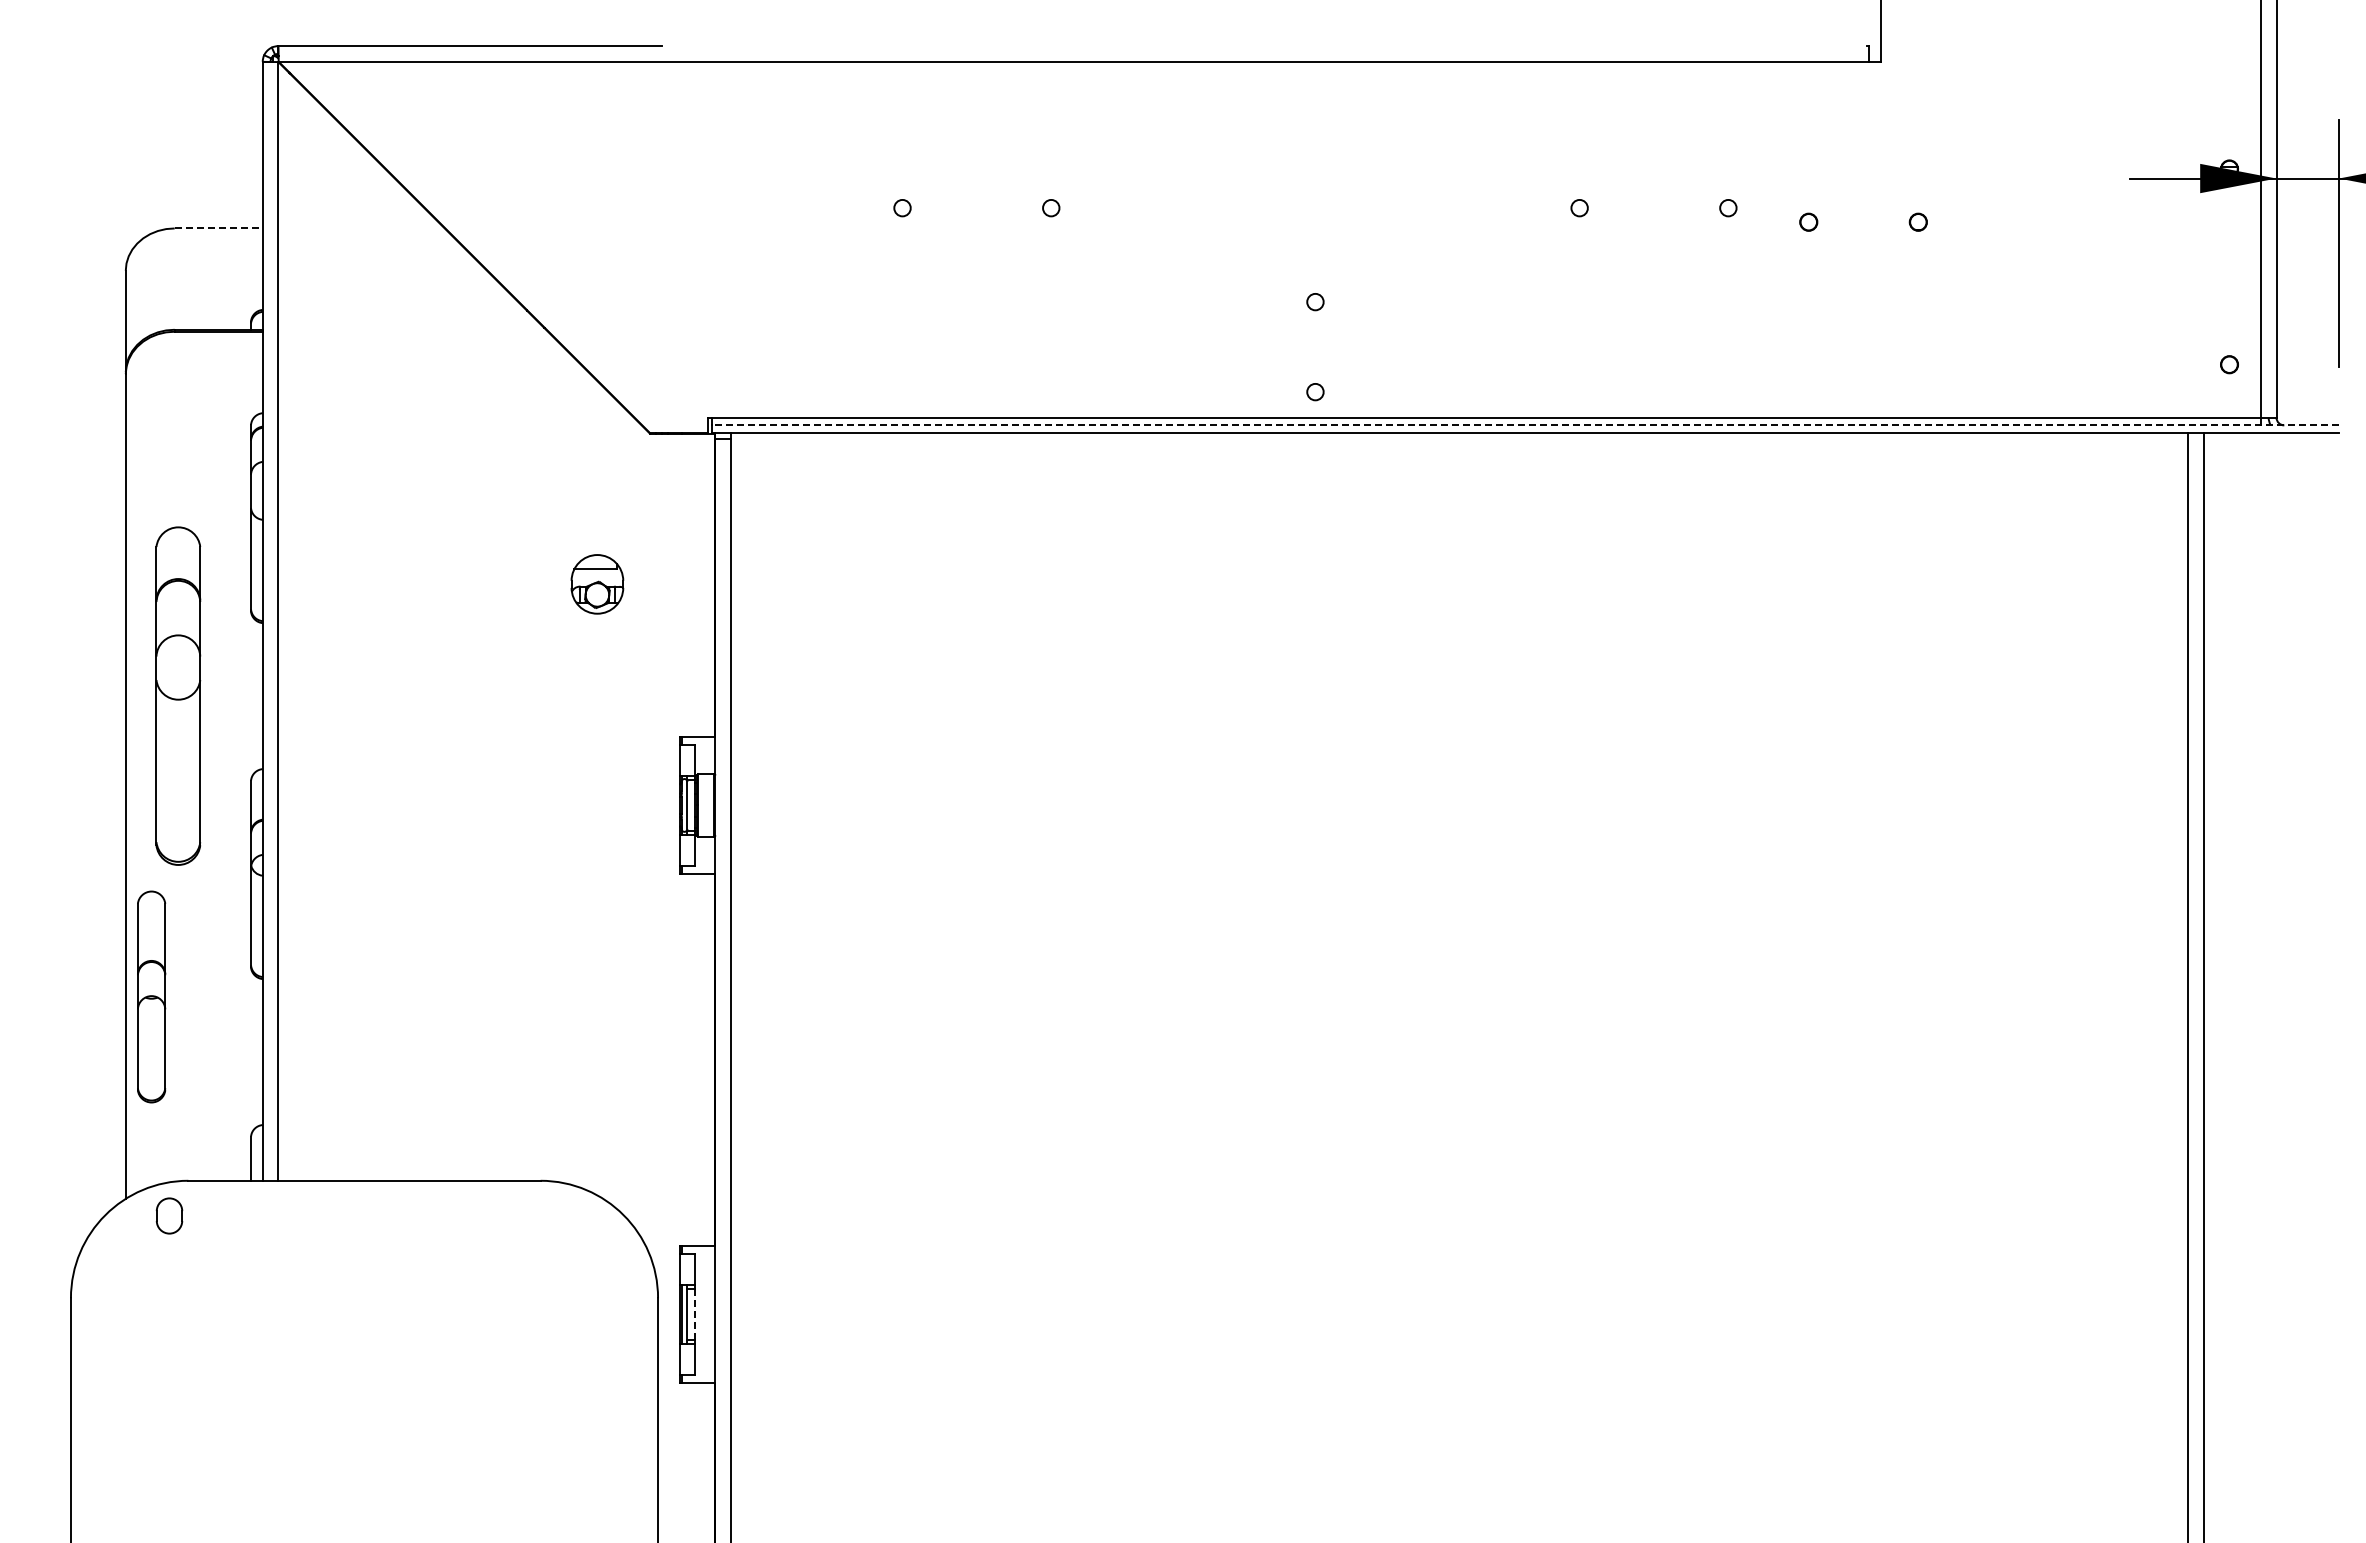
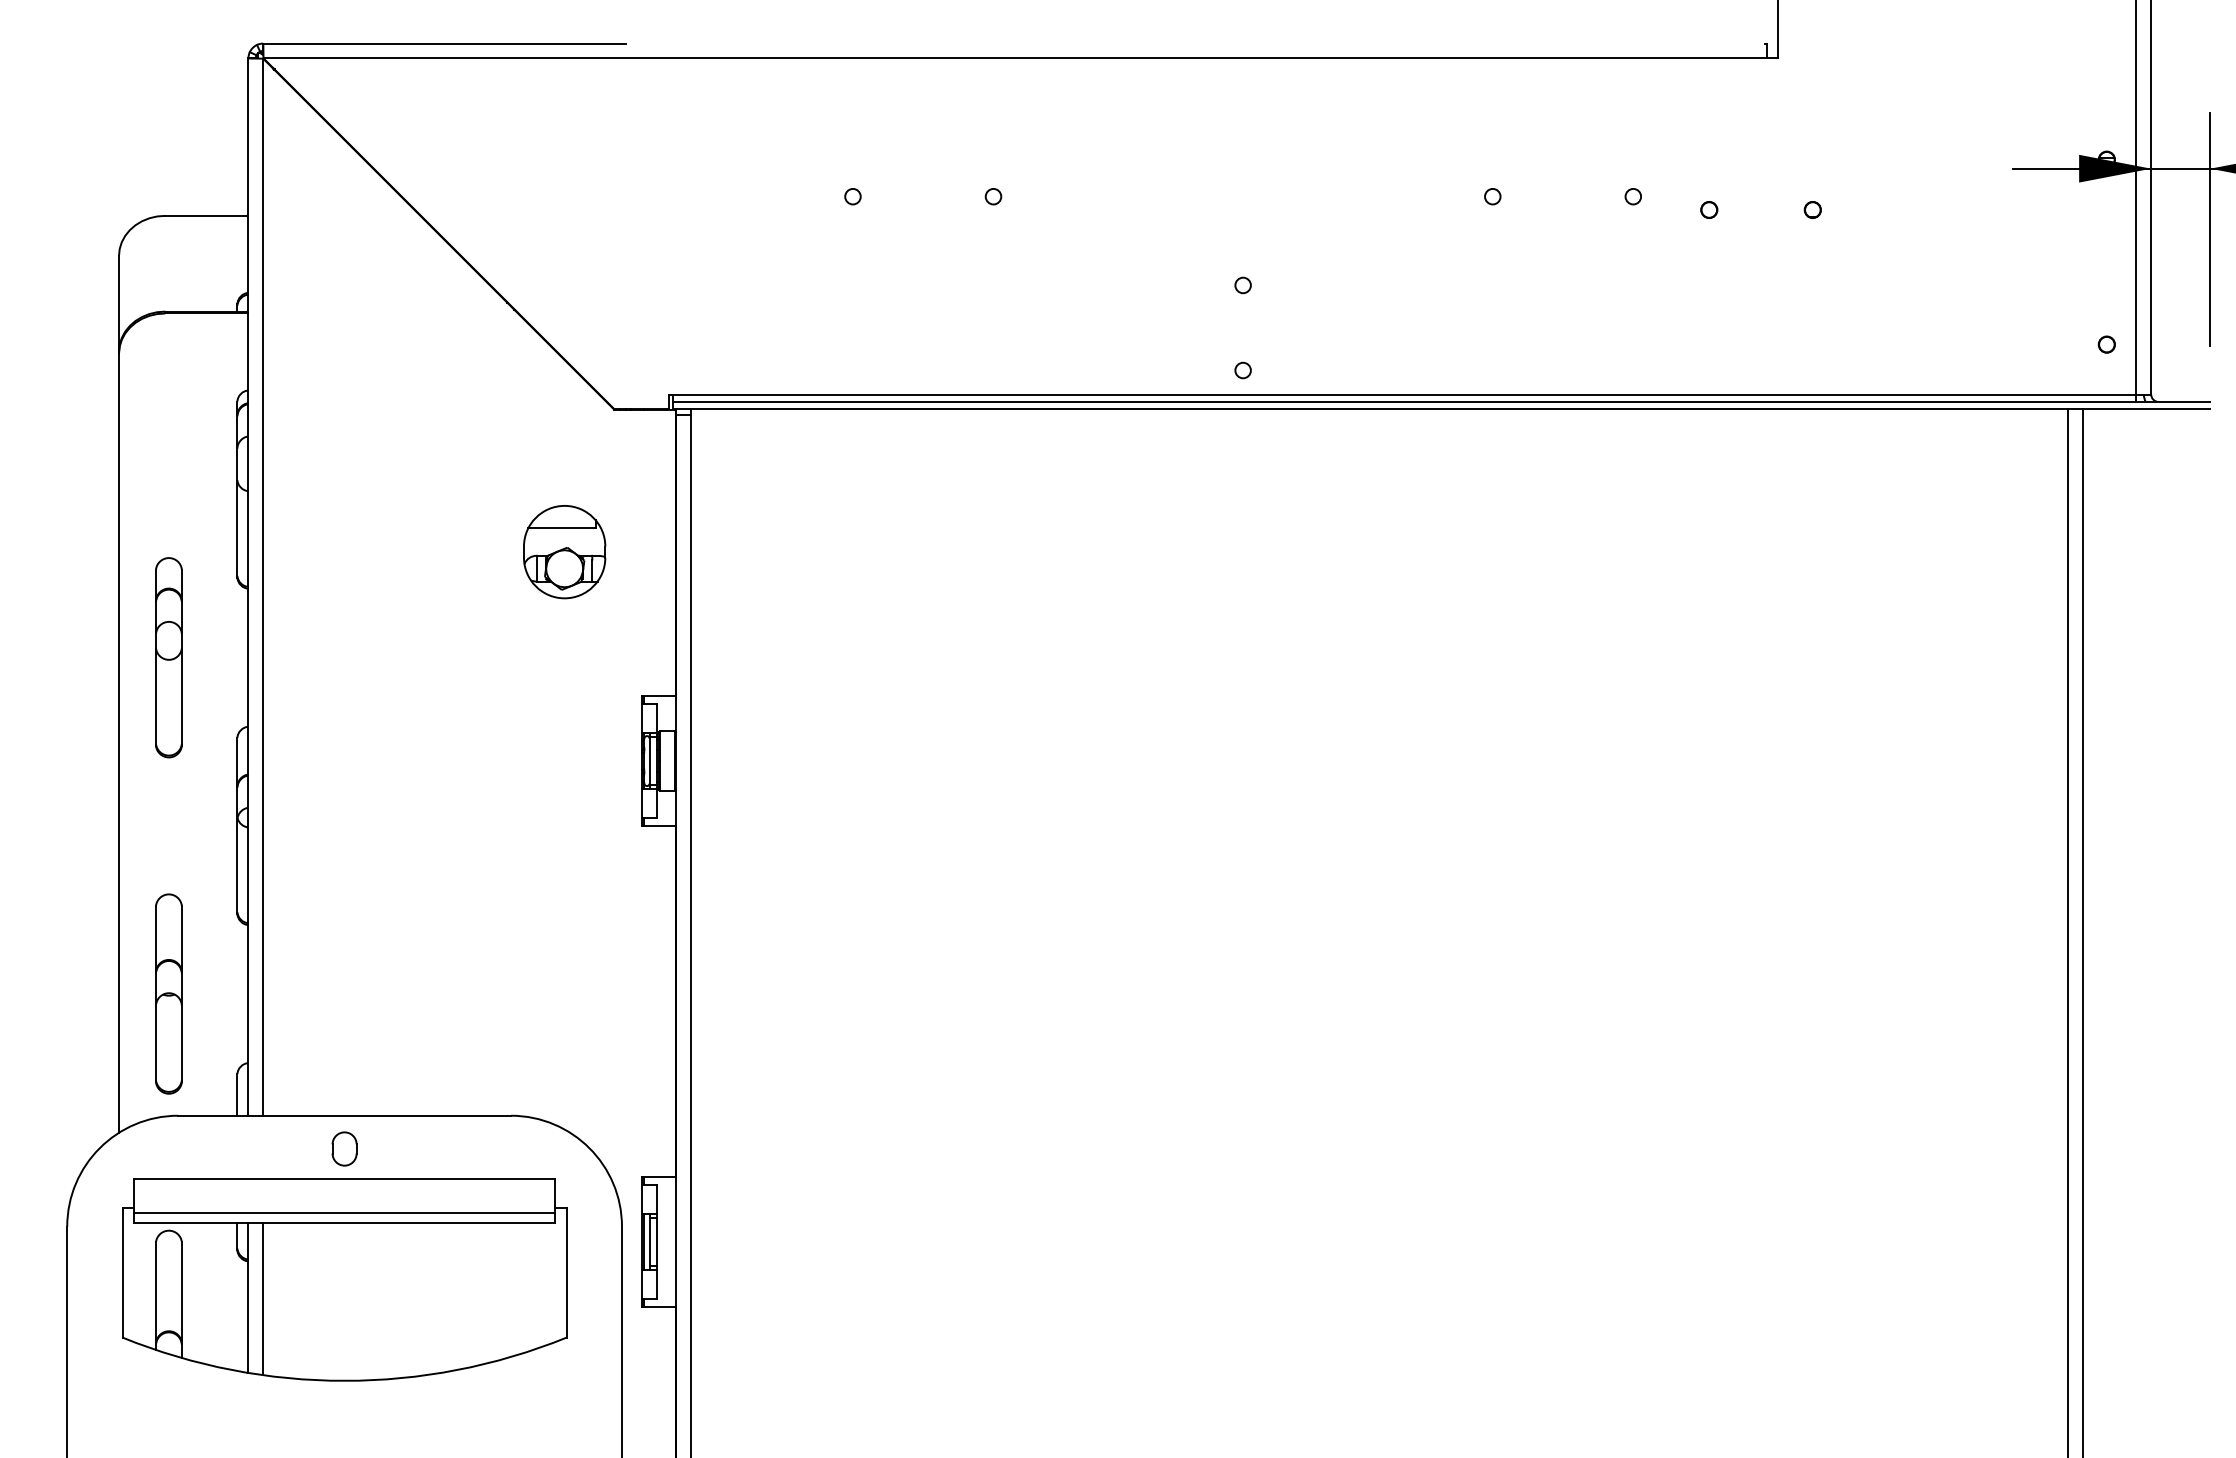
line: (219, 228) -> (207, 215), dashed -> solid
line: (1525, 425) -> (1441, 402), dashed -> solid
part: (597, 584) -> (564, 552), size x1.67
part: (178, 695) -> (168, 657), size x0.62
part: (151, 996) -> (168, 993), moved
part: (169, 1215) -> (344, 1148), moved
line: (695, 1314) -> (657, 1242), dashed -> solid
part: (364, 1354) -> (344, 1279), added

